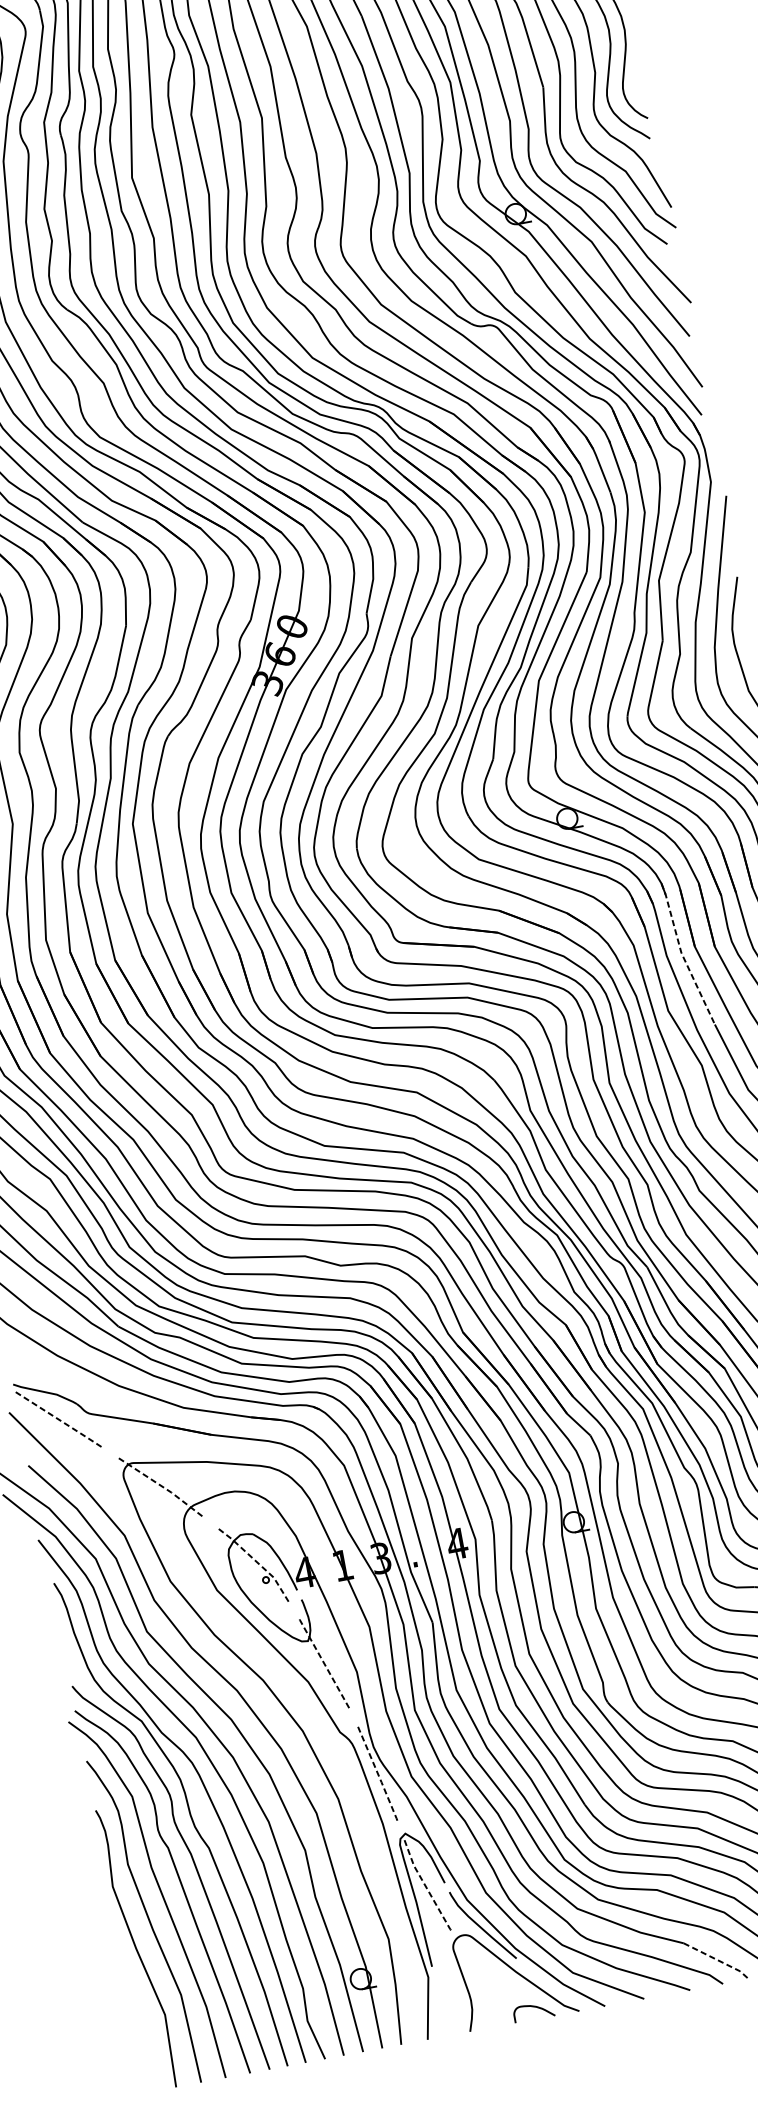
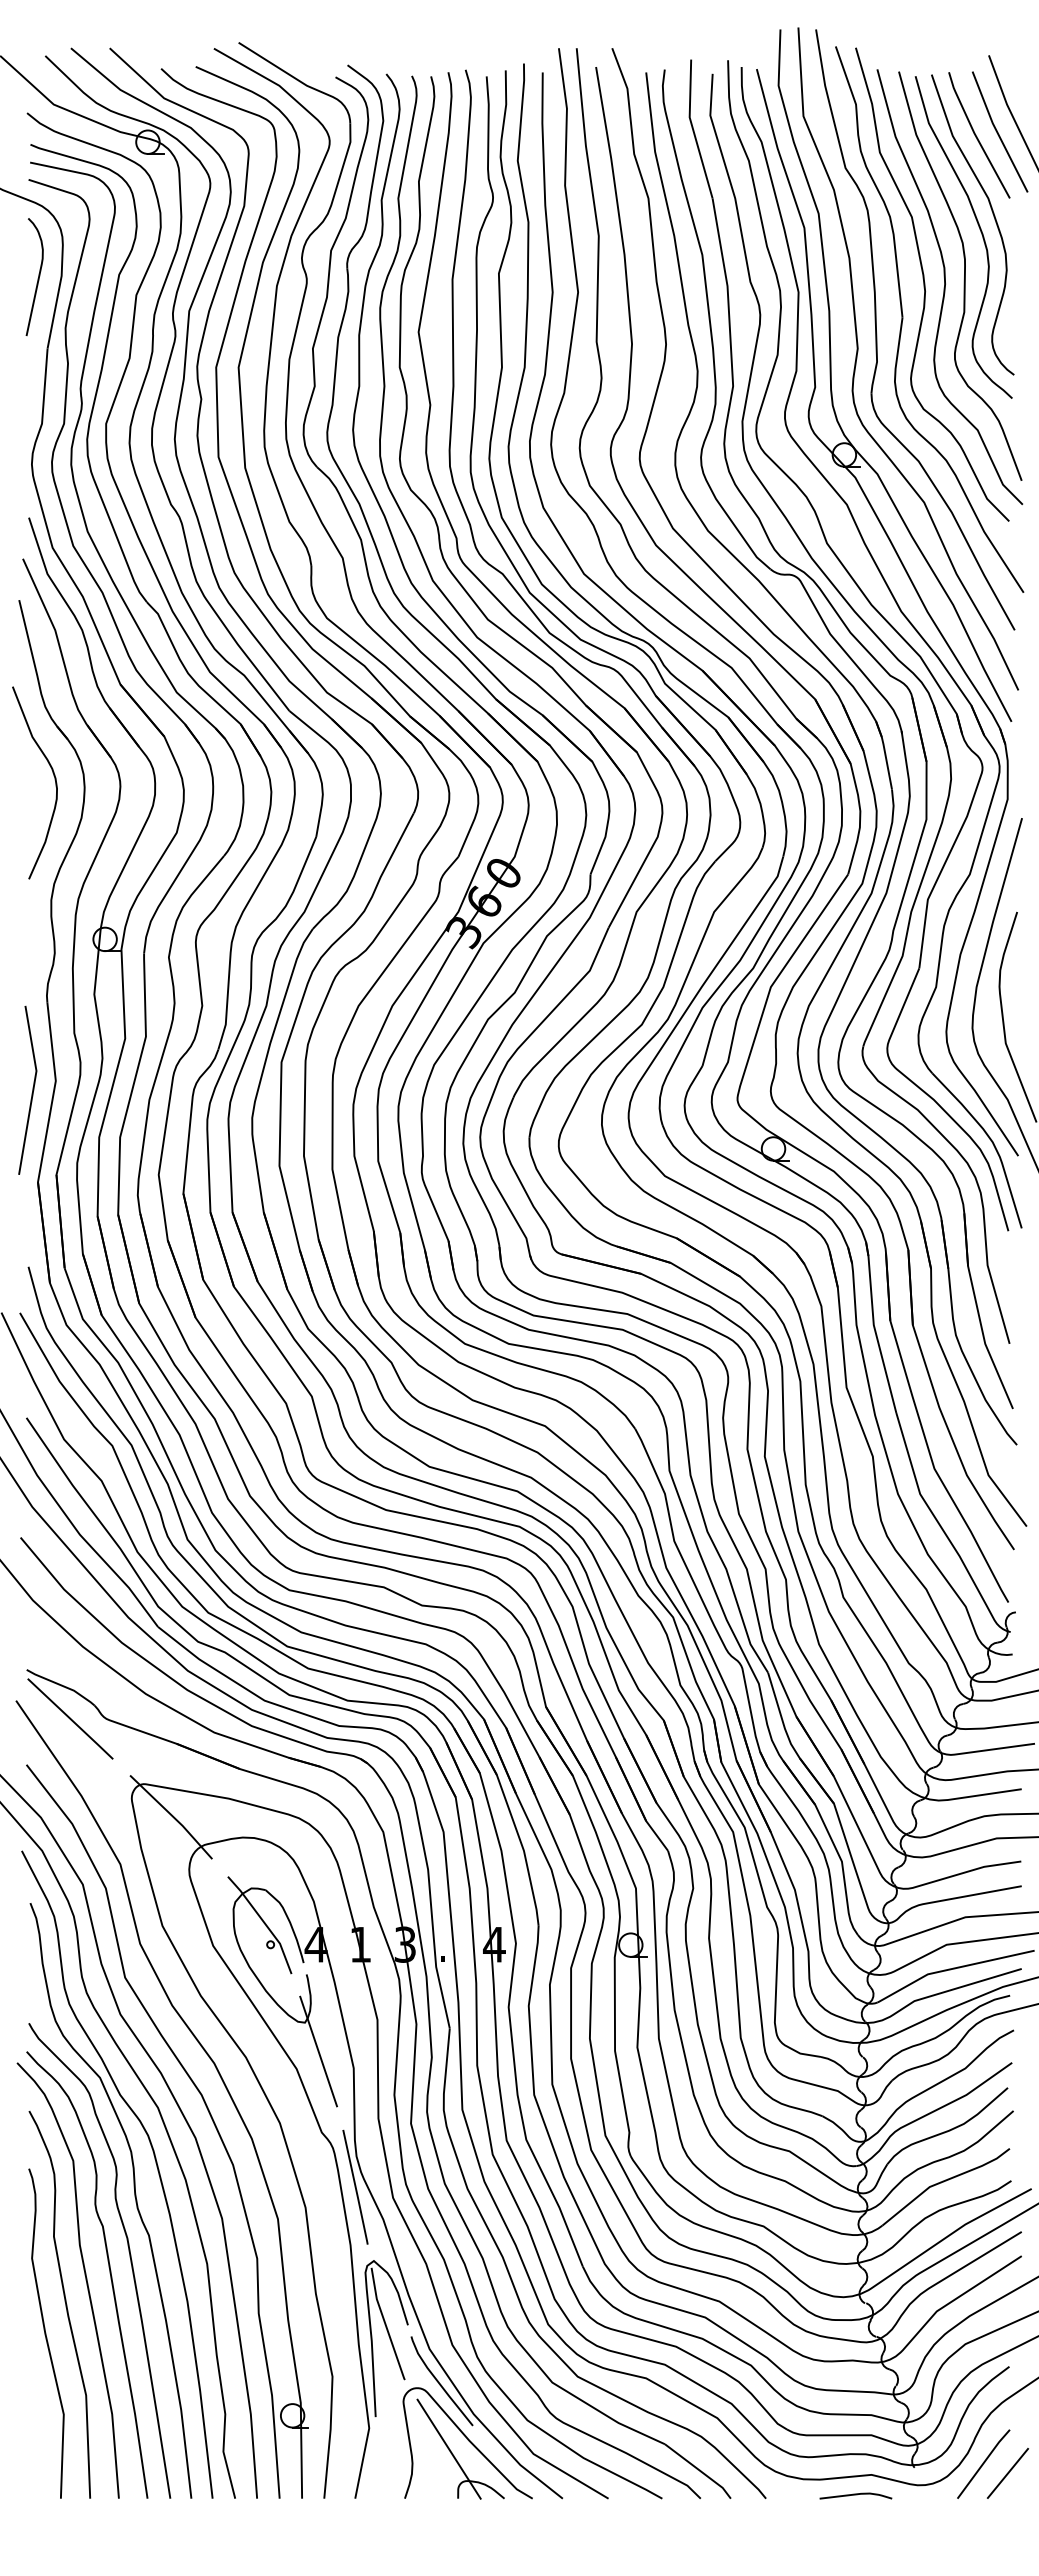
line: (682, 955) -> (874, 1328), dashed -> solid
line: (59, 1419) -> (71, 1719), dashed -> solid
line: (161, 1486) -> (172, 1816), dashed -> solid
line: (256, 1562) -> (263, 1922), dashed -> solid
line: (323, 1662) -> (318, 2050), dashed -> solid
line: (377, 1774) -> (355, 2188), dashed -> solid
line: (425, 1886) -> (385, 2324), dashed -> solid
line: (717, 1960) -> (699, 2470), dashed -> solid
line: (499, 1981) -> (448, 2448), added

